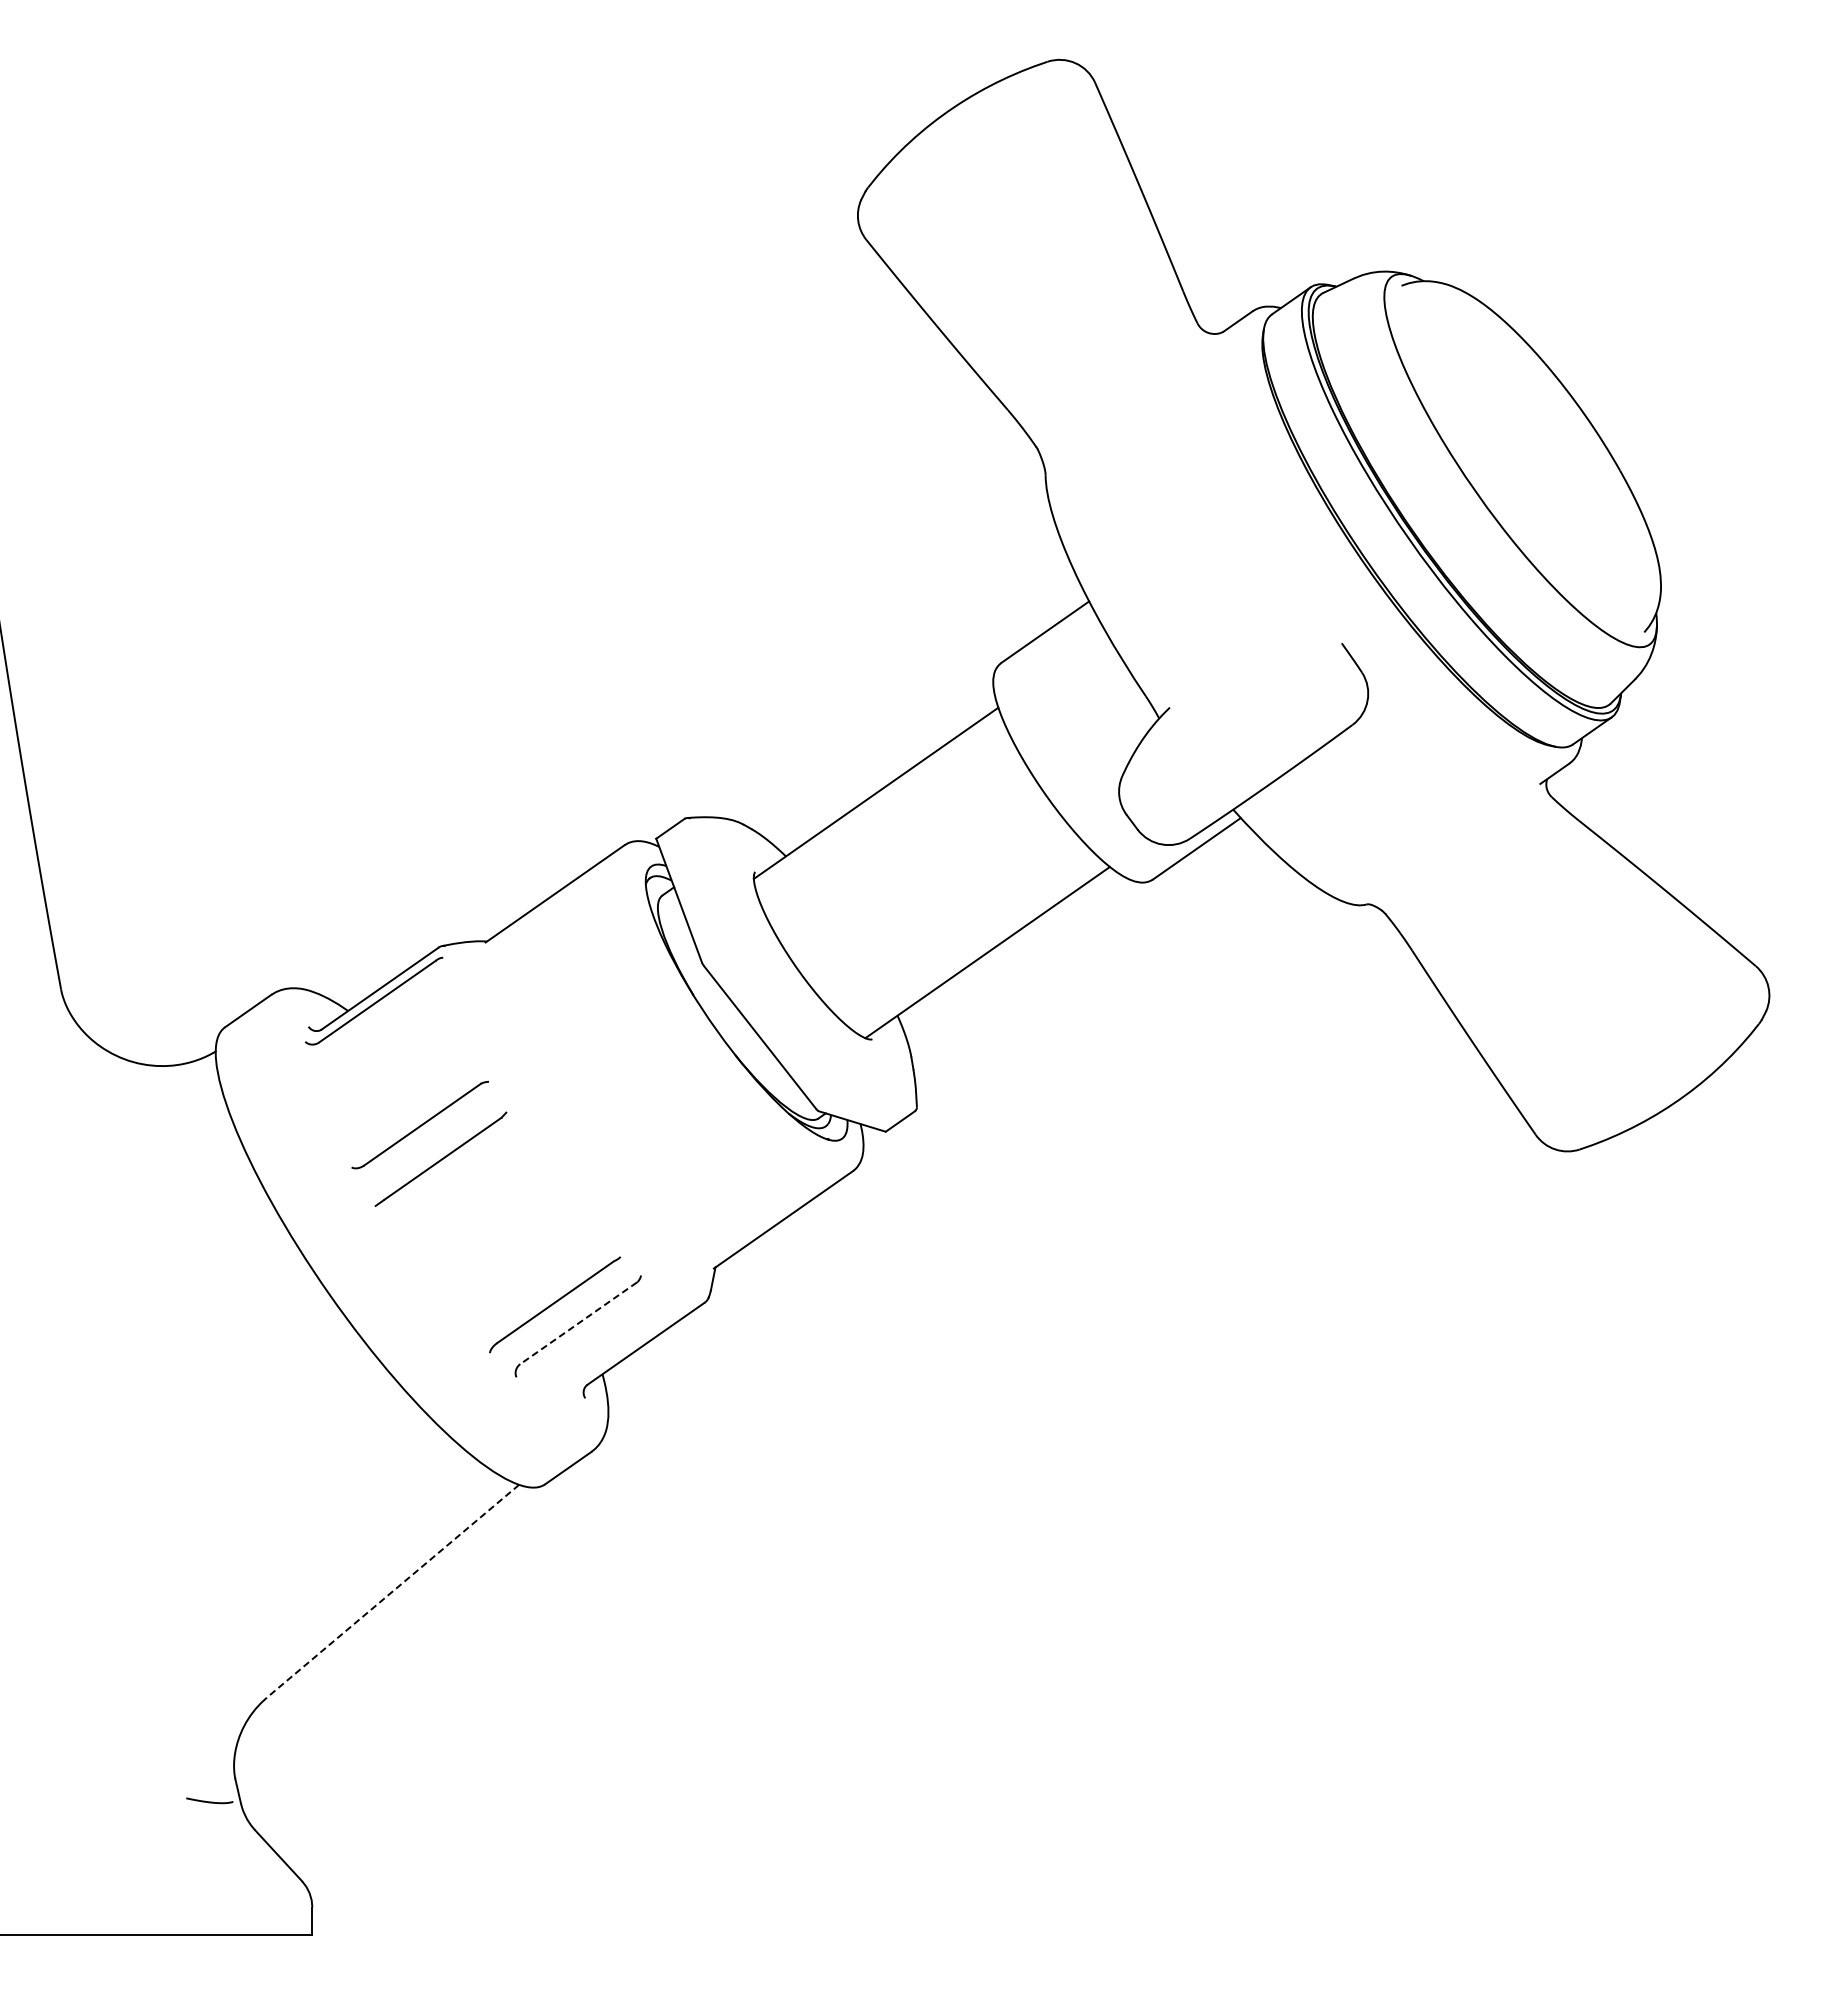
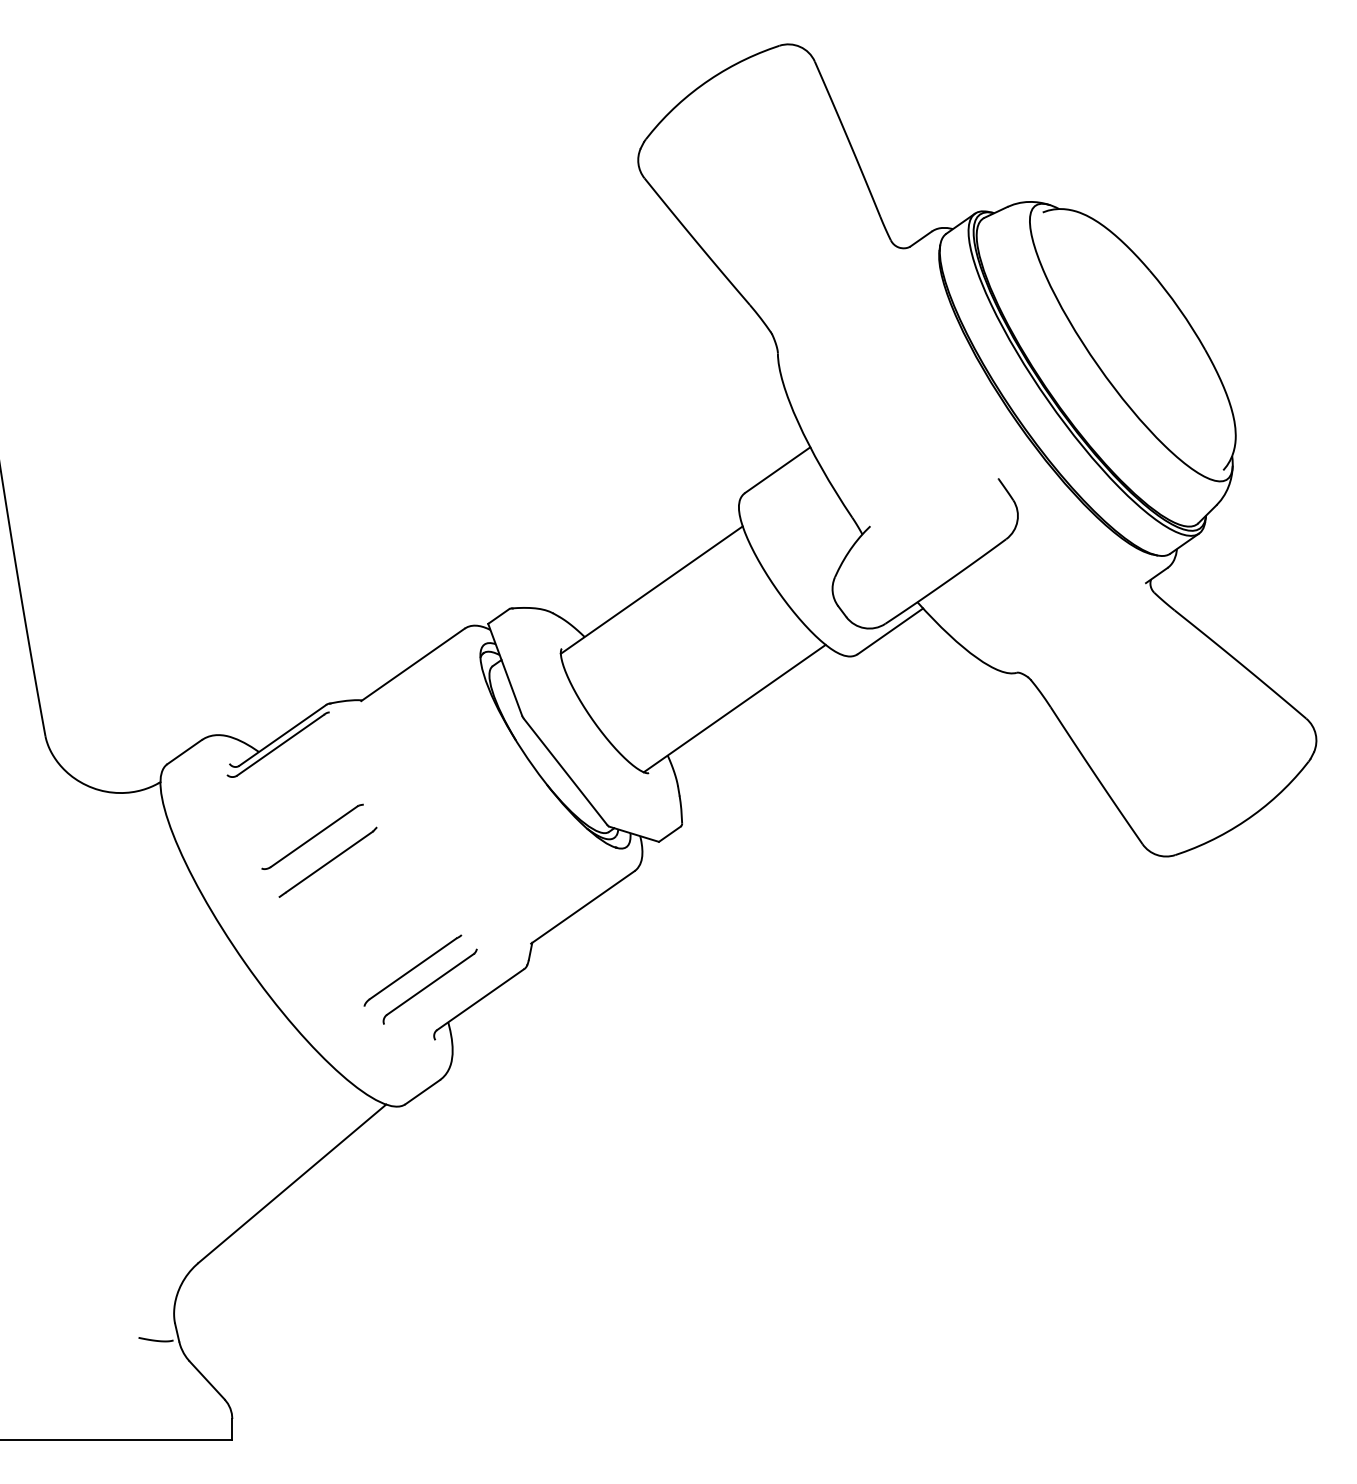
line: (578, 1323) -> (430, 984), dashed -> solid
line: (392, 1591) -> (291, 1183), dashed -> solid

